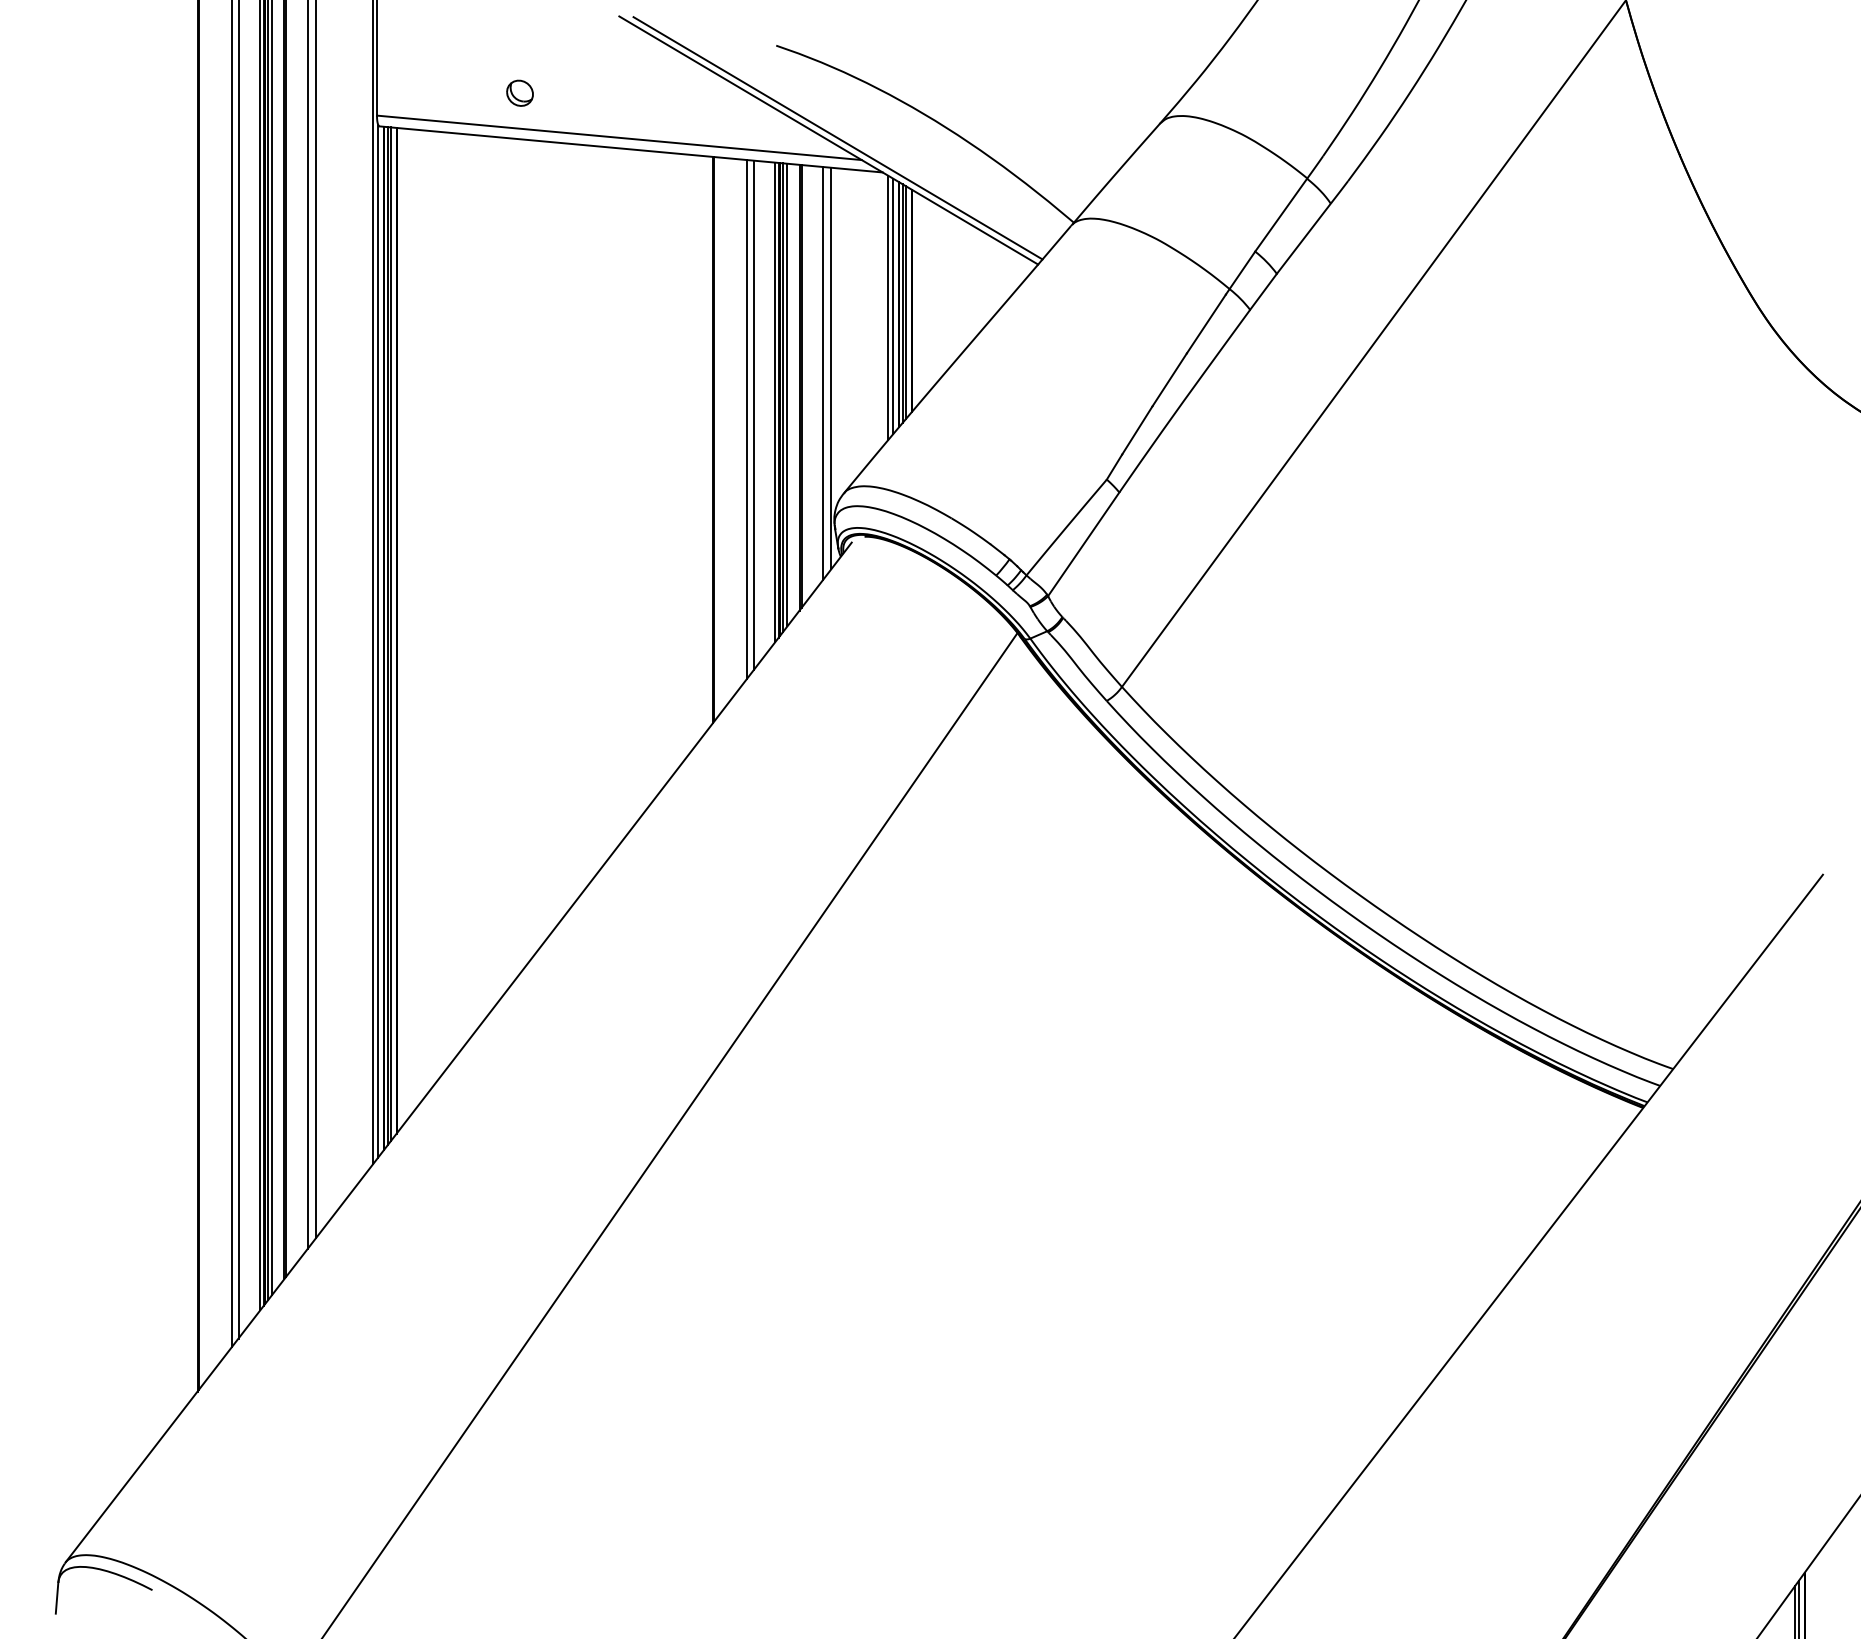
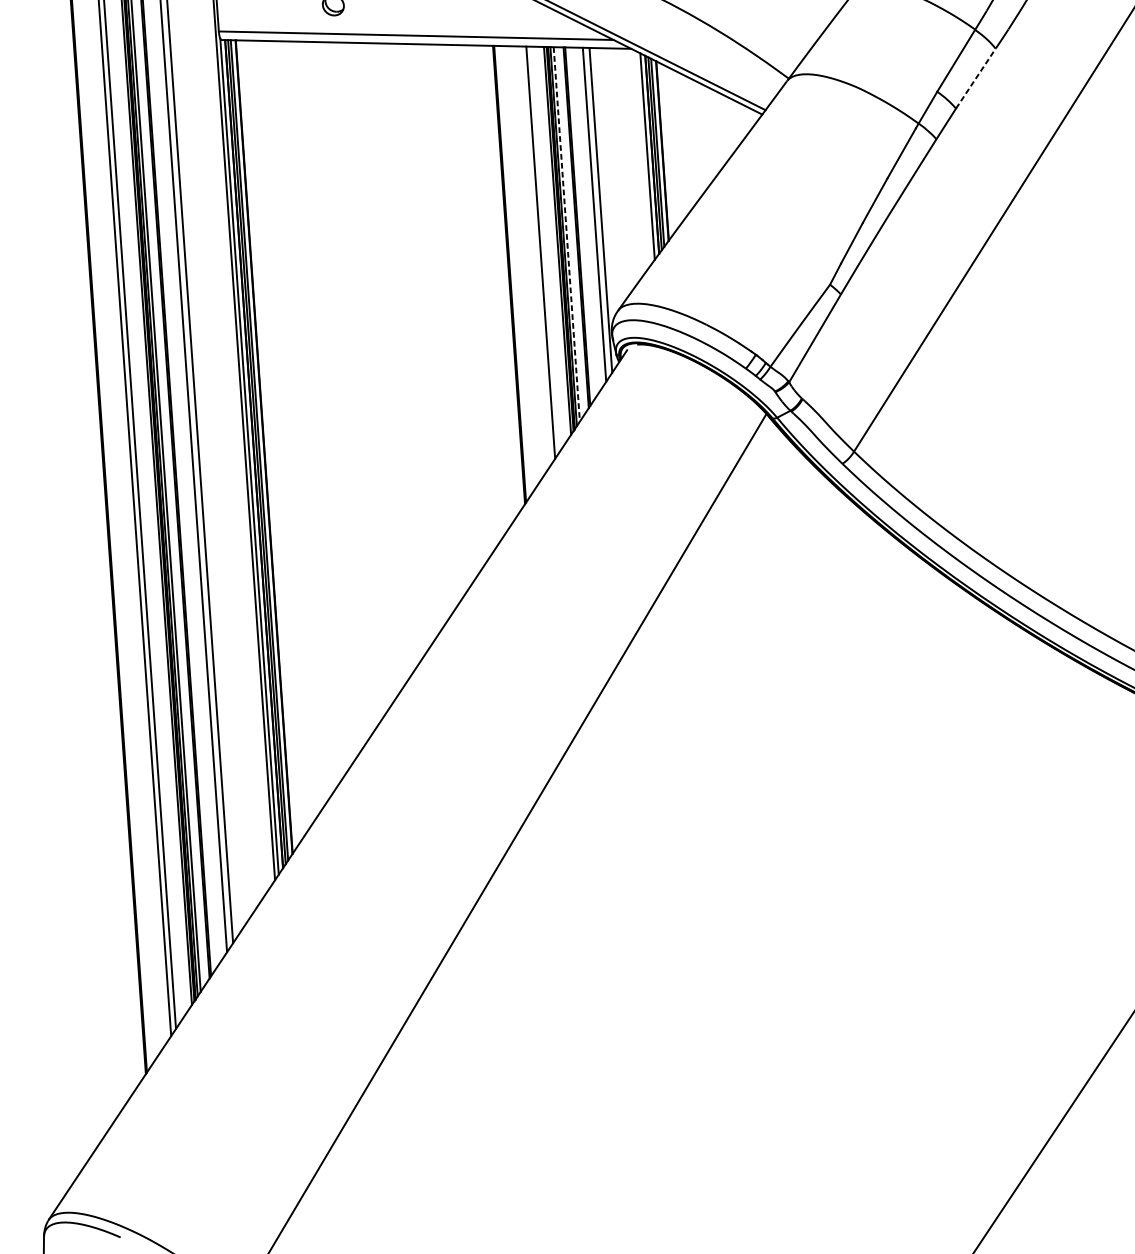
line: (1304, 238) -> (976, 78), solid -> dashed
line: (888, 307) -> (643, 157), removed
line: (787, 395) -> (566, 234), solid -> dashed
line: (747, 419) -> (535, 256), removed

